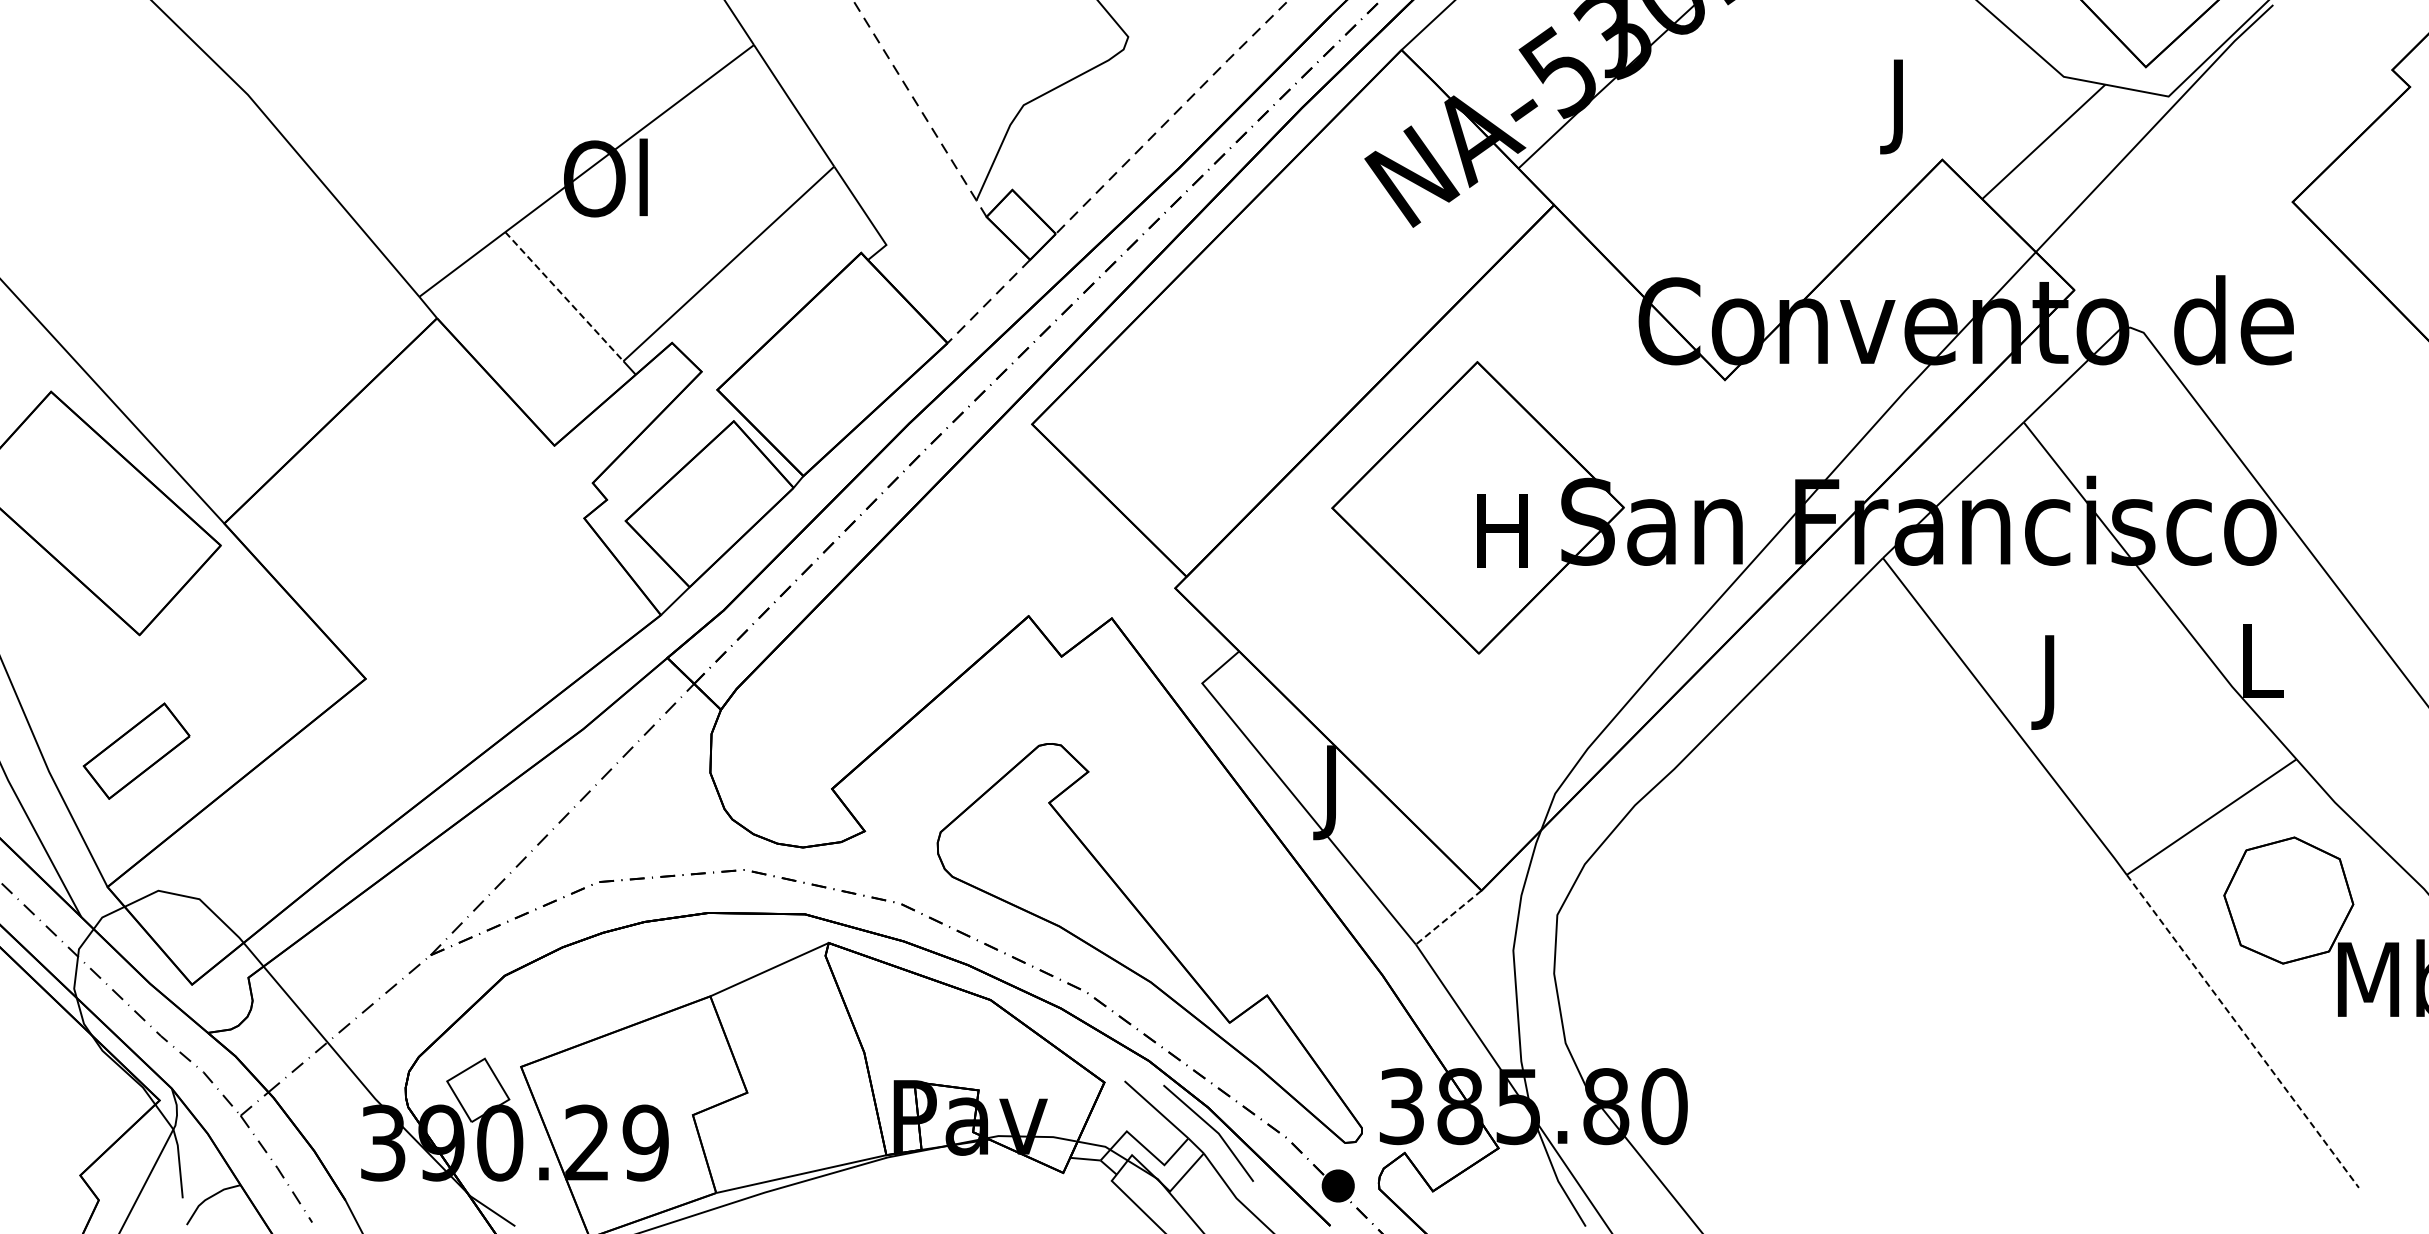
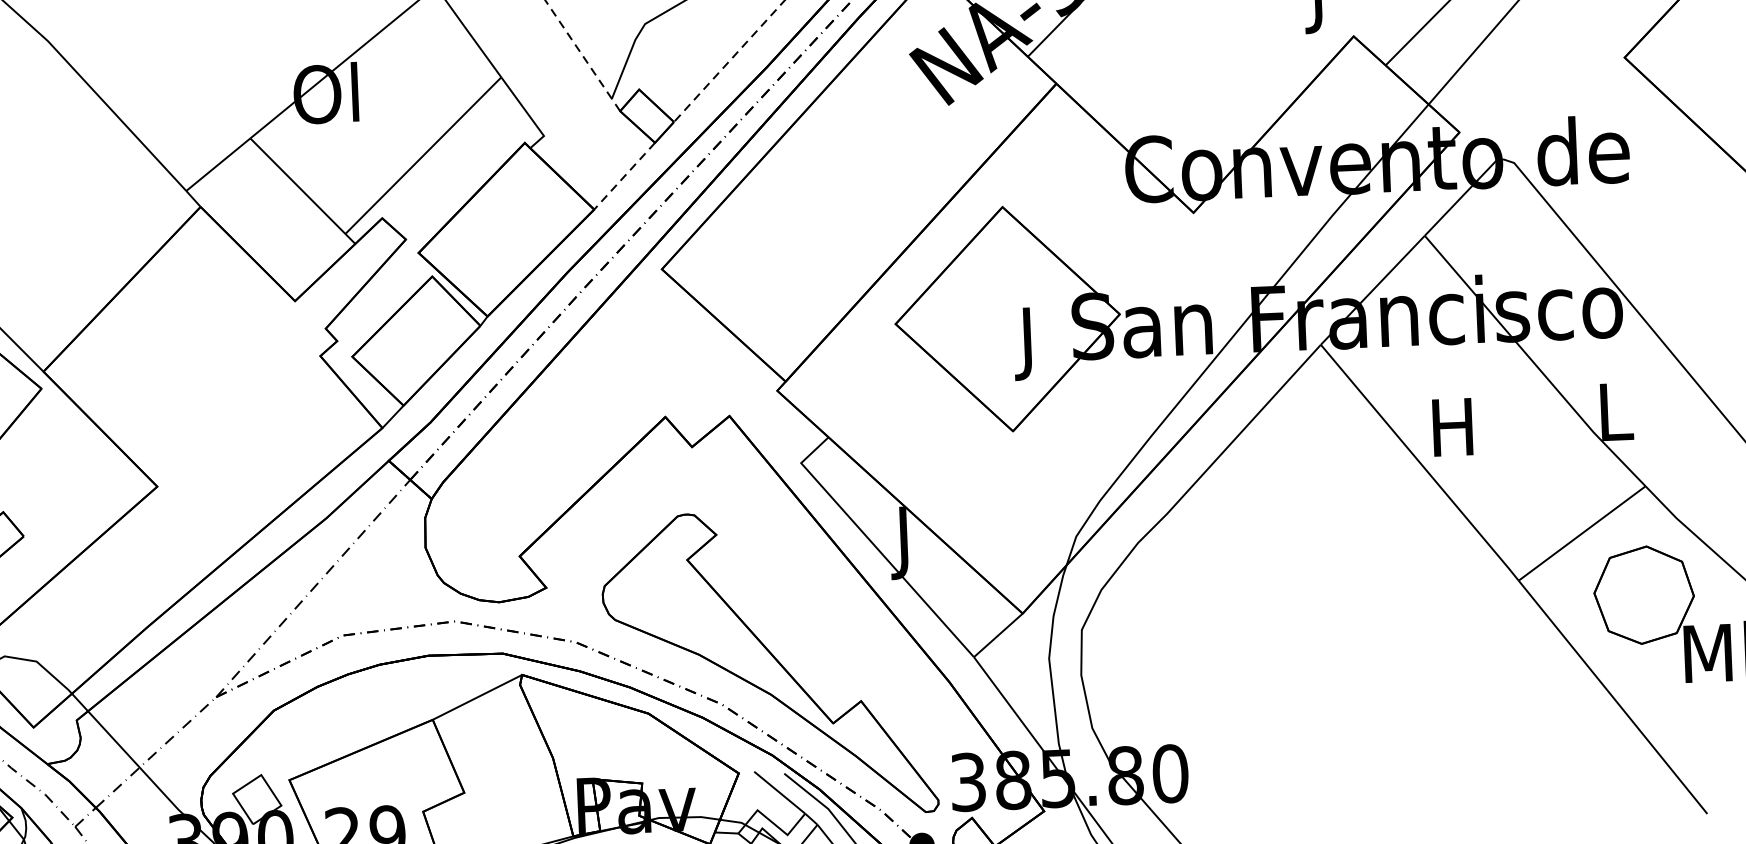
line: (564, 297) -> (298, 186), dashed -> solid
text: (1502, 540) -> (1027, 343), H -> J
text: (2049, 682) -> (1453, 435), J -> H
line: (1448, 917) -> (998, 635), dashed -> solid
line: (2242, 1031) -> (1612, 697), dashed -> solid

